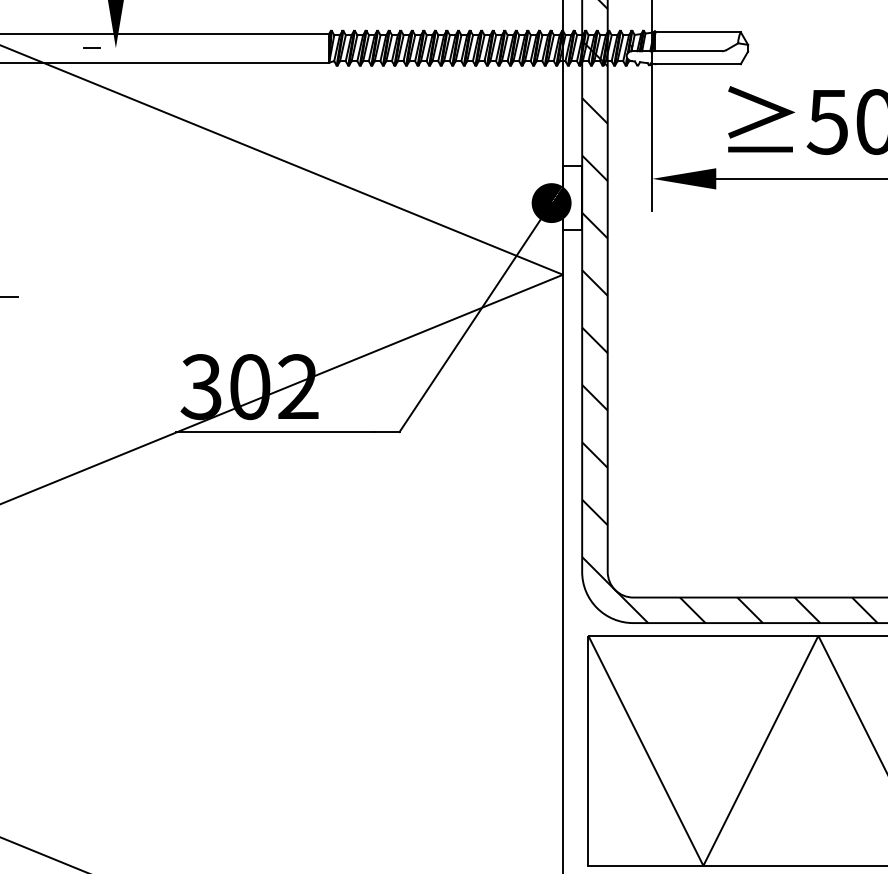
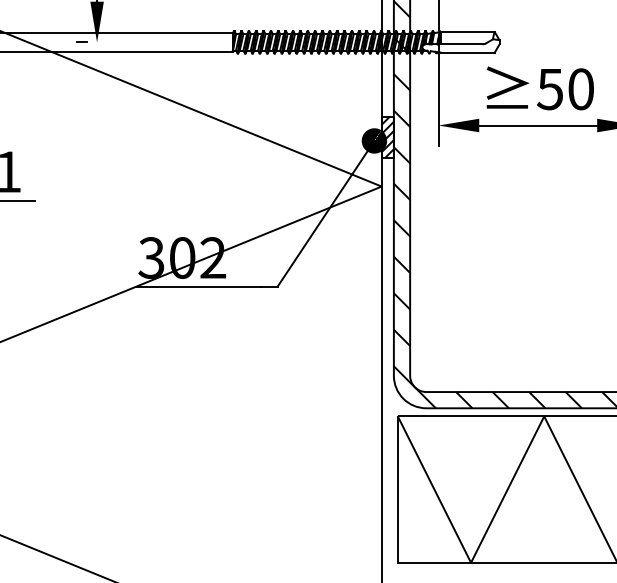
hatch: (572, 197) -> (387, 137), added

